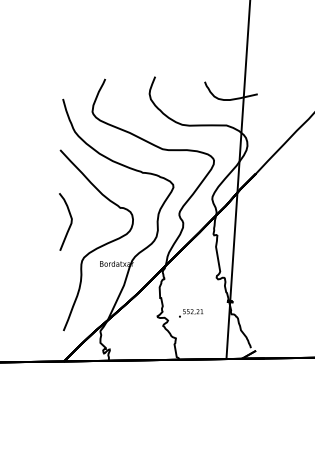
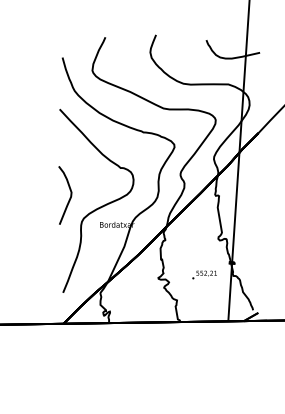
curve: (70, 221) -> (70, 195), moved
text: (191, 313) -> (205, 275), moved

